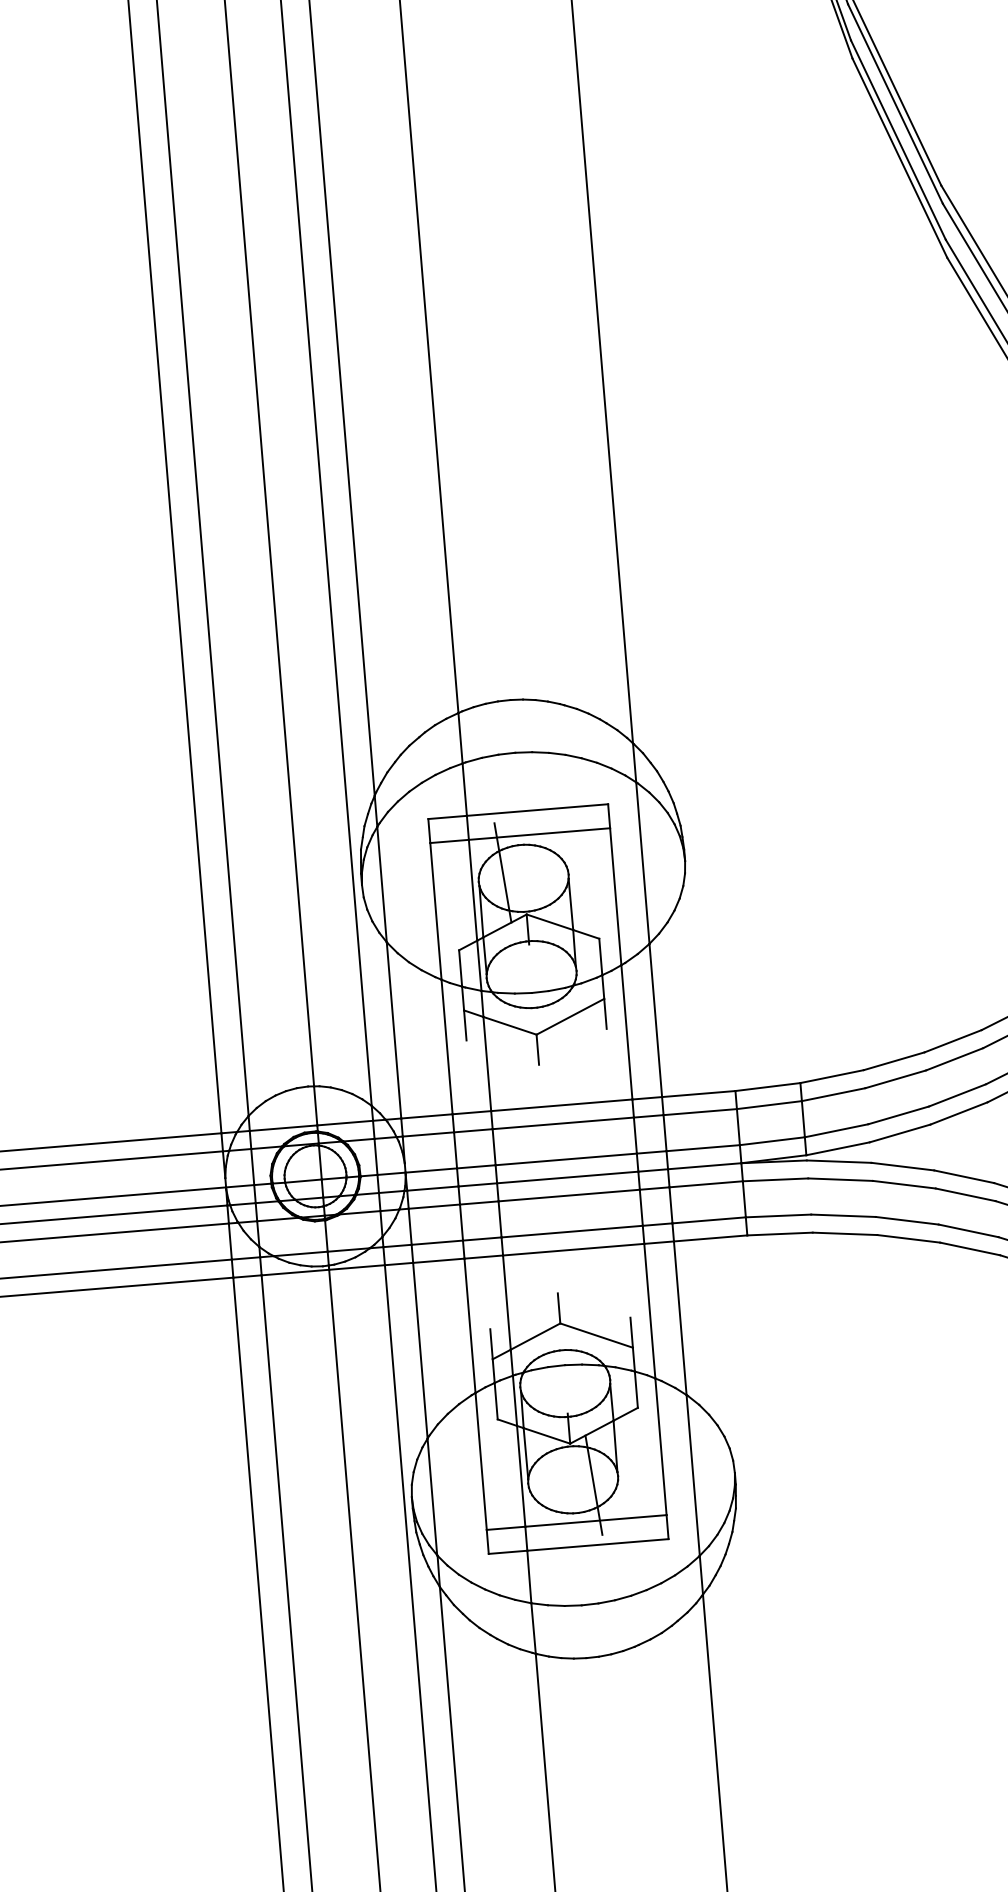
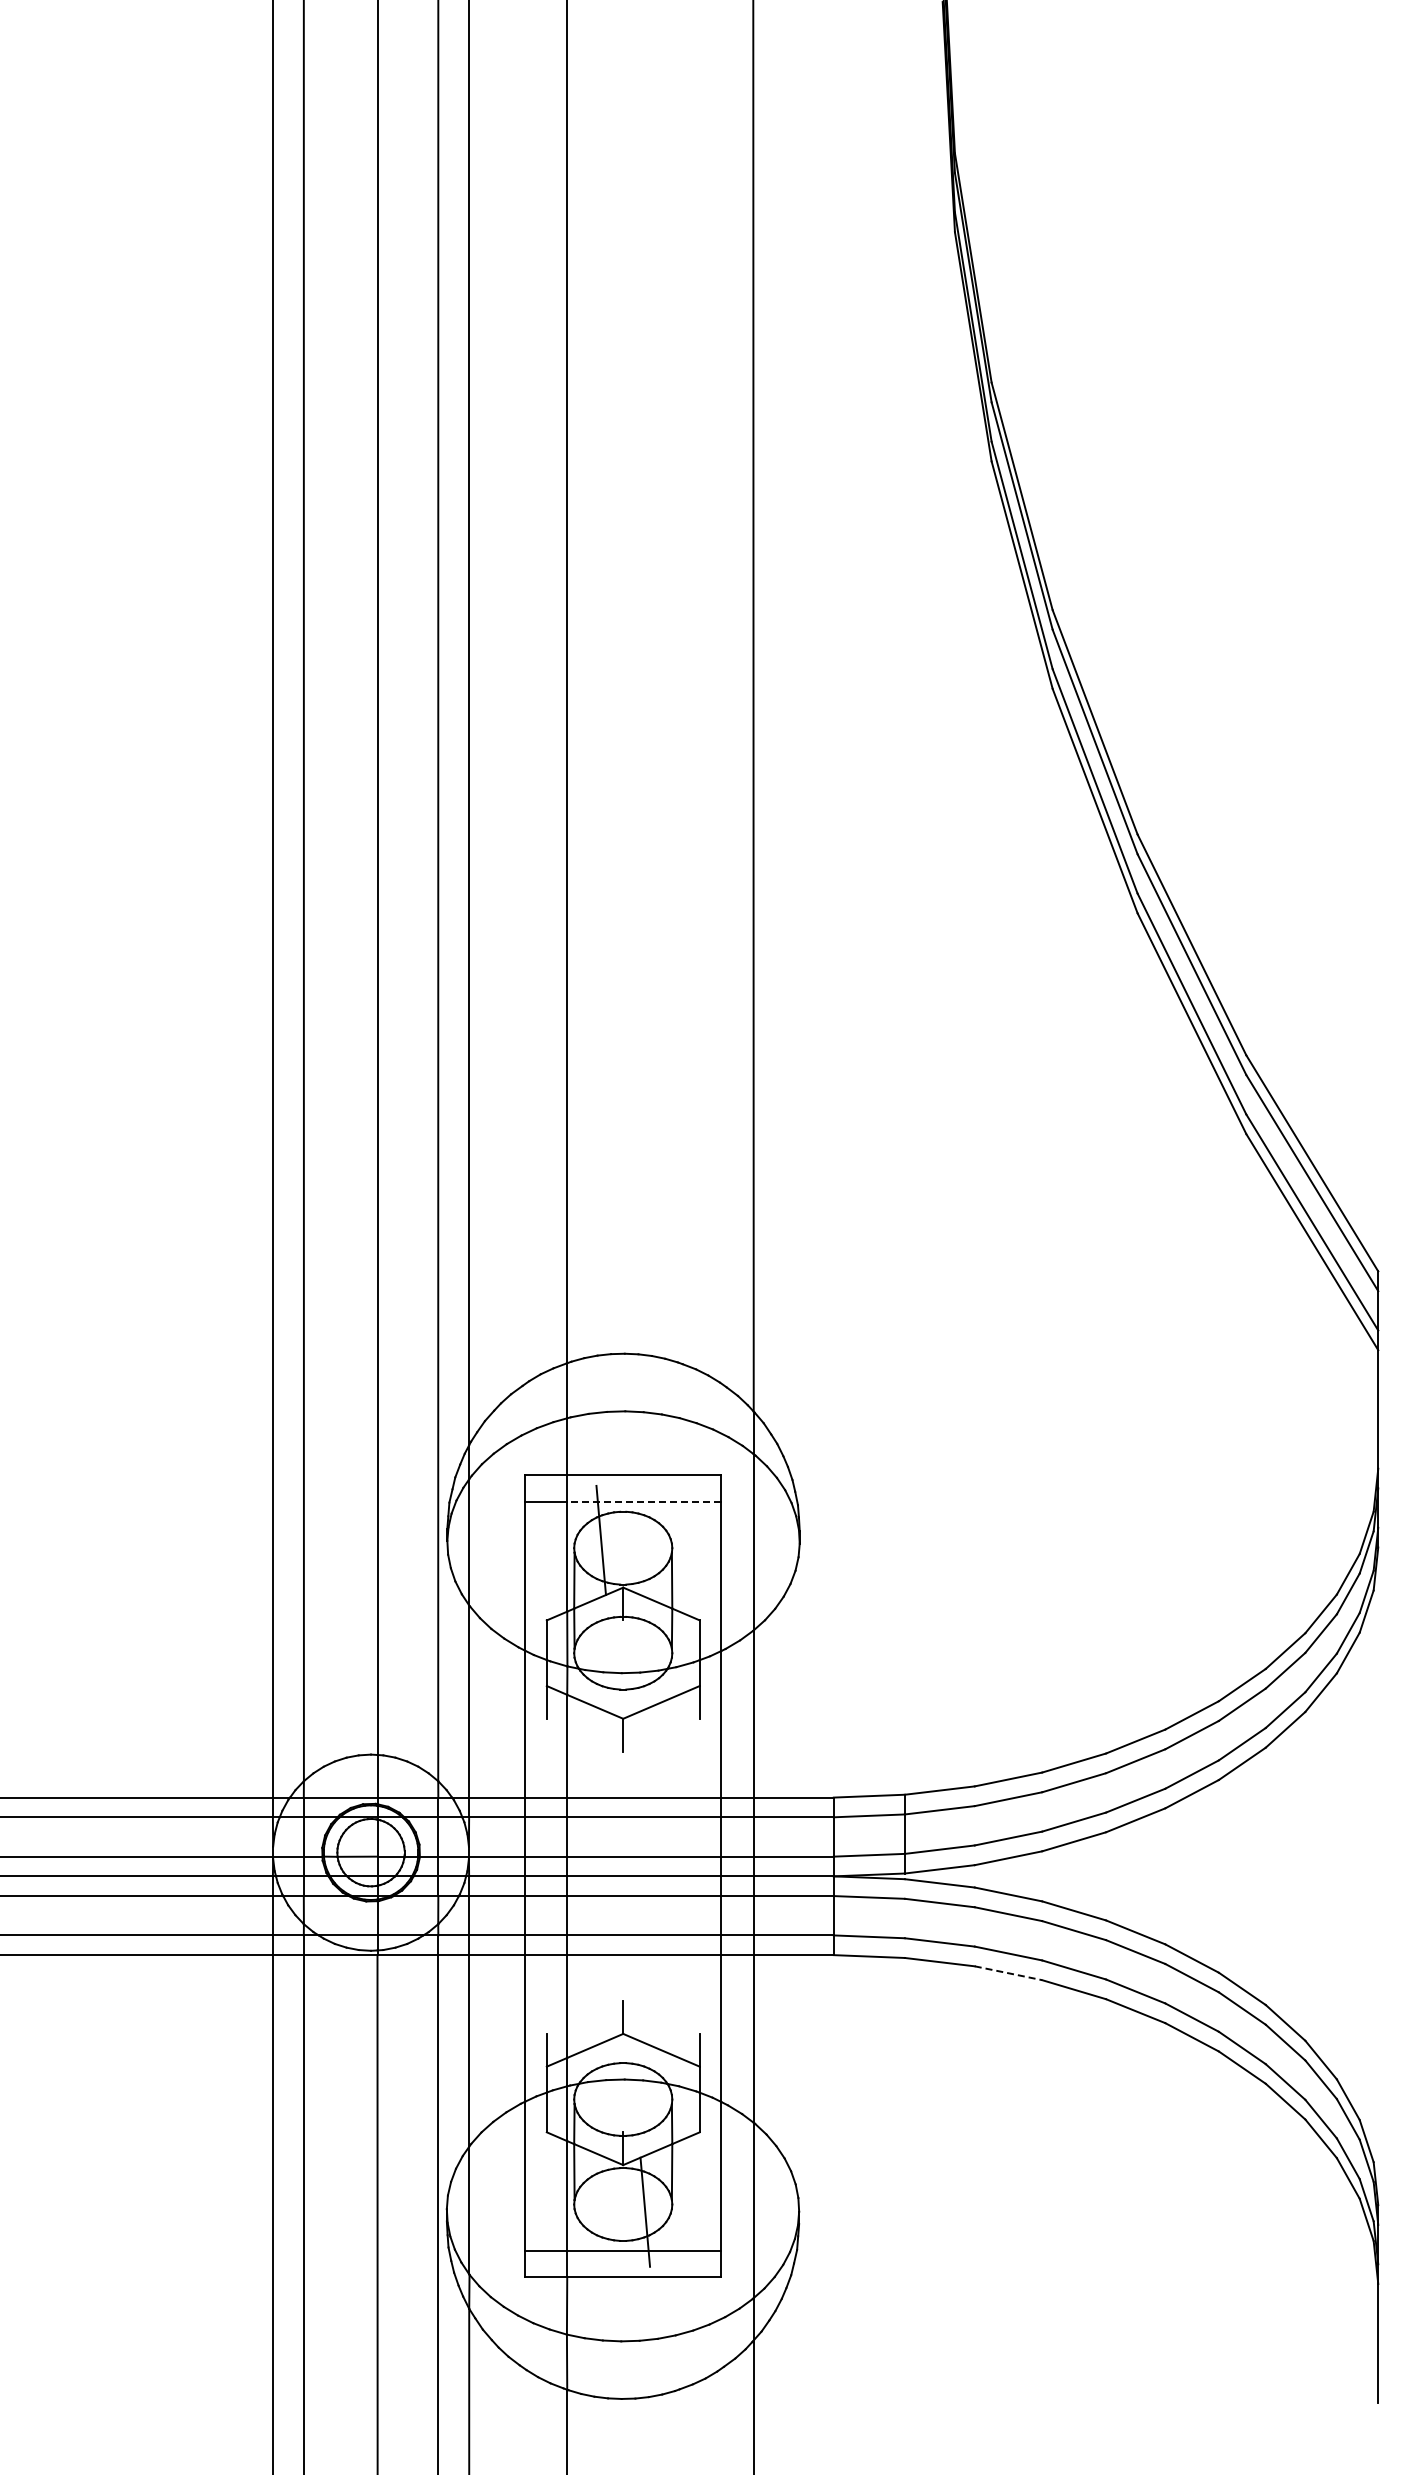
line: (538, 834) -> (643, 1501), solid -> dashed
line: (908, 1239) -> (1008, 1973), solid -> dashed

